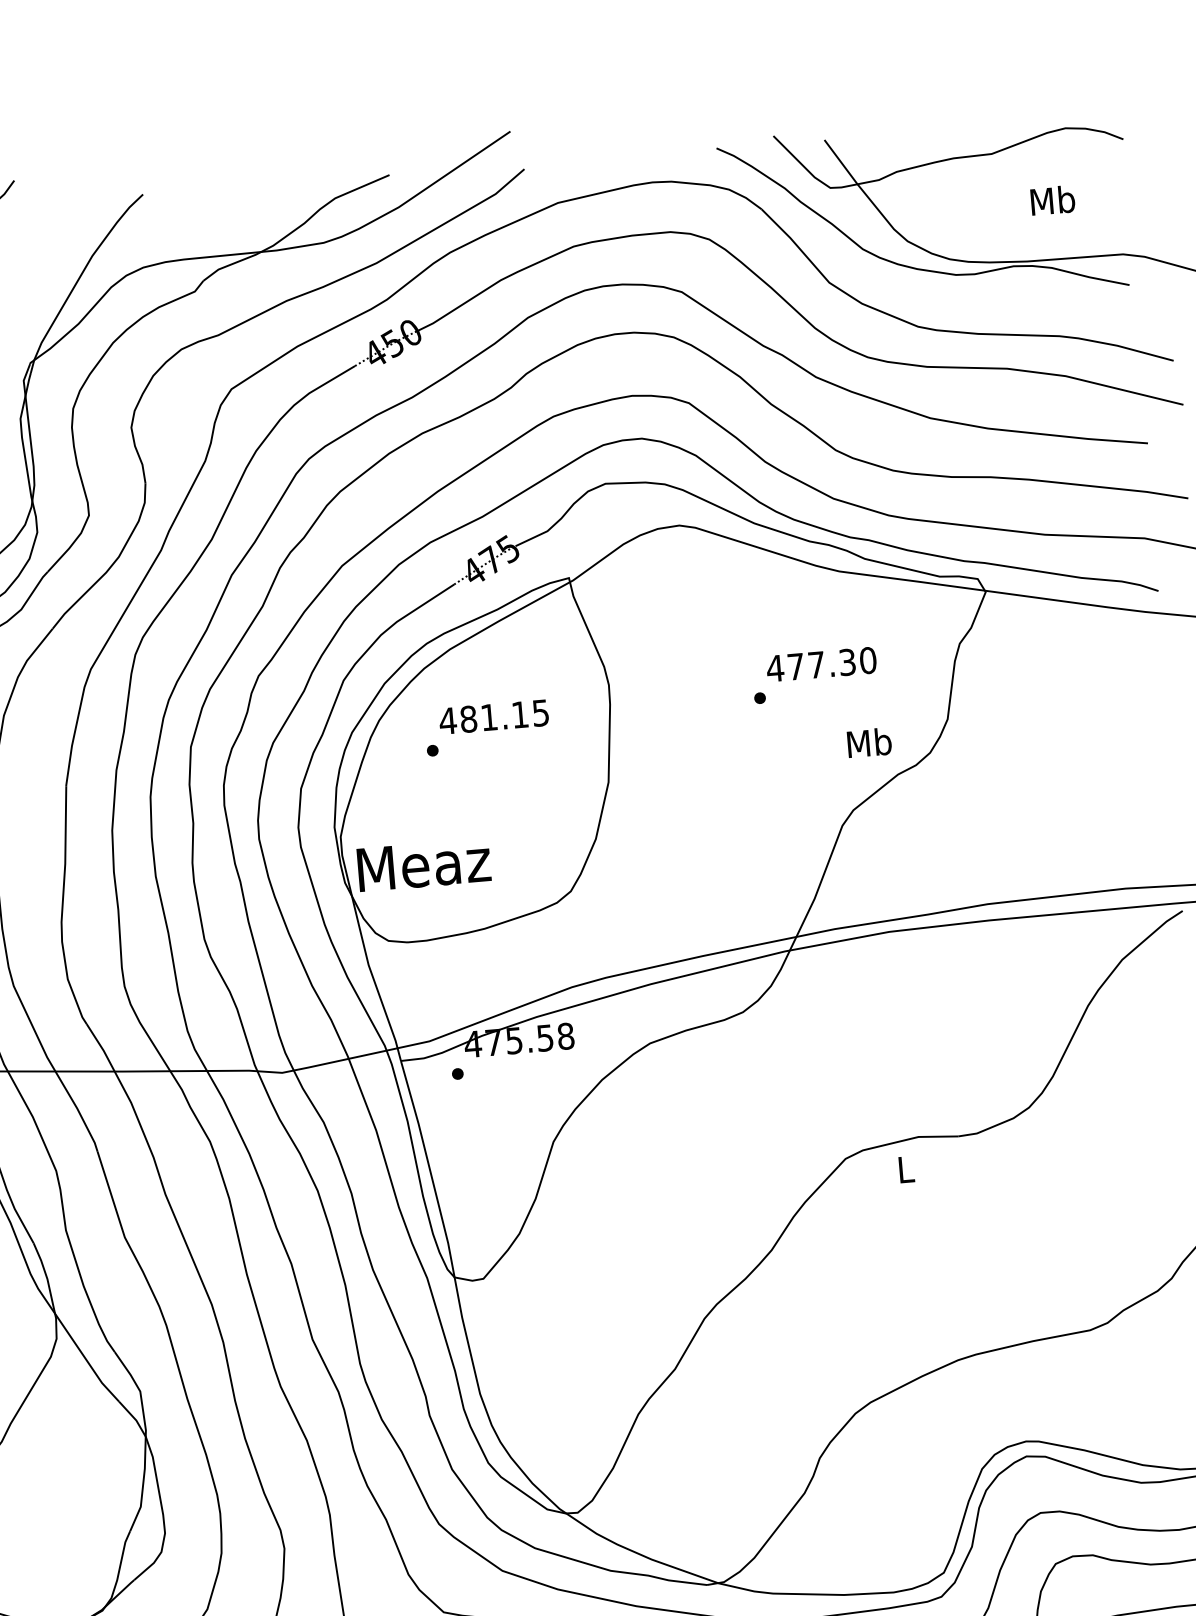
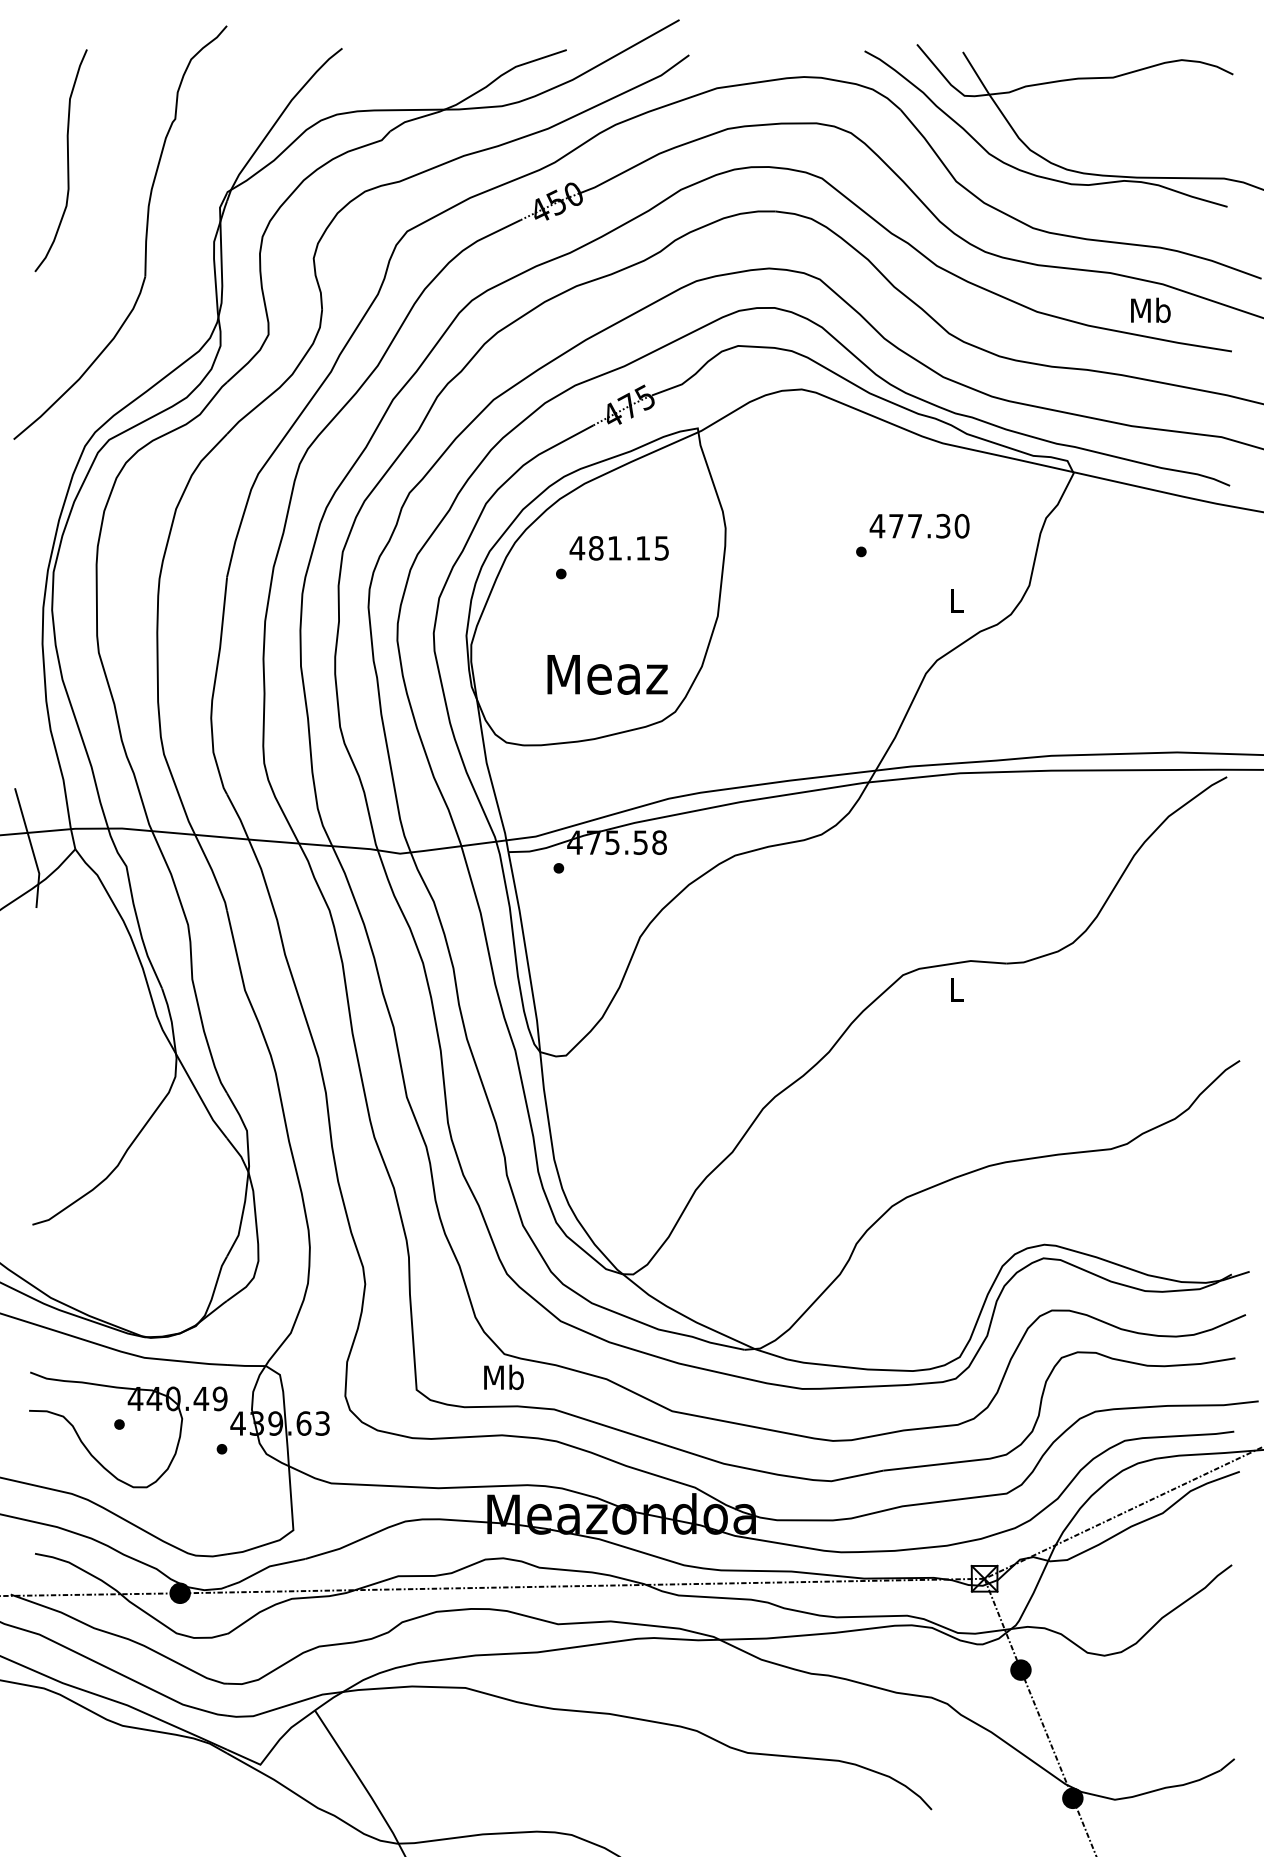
text: (1052, 199) -> (1150, 309), moved
text: (869, 742) -> (956, 600), Mb -> L
text: (424, 864) -> (607, 674), moved

